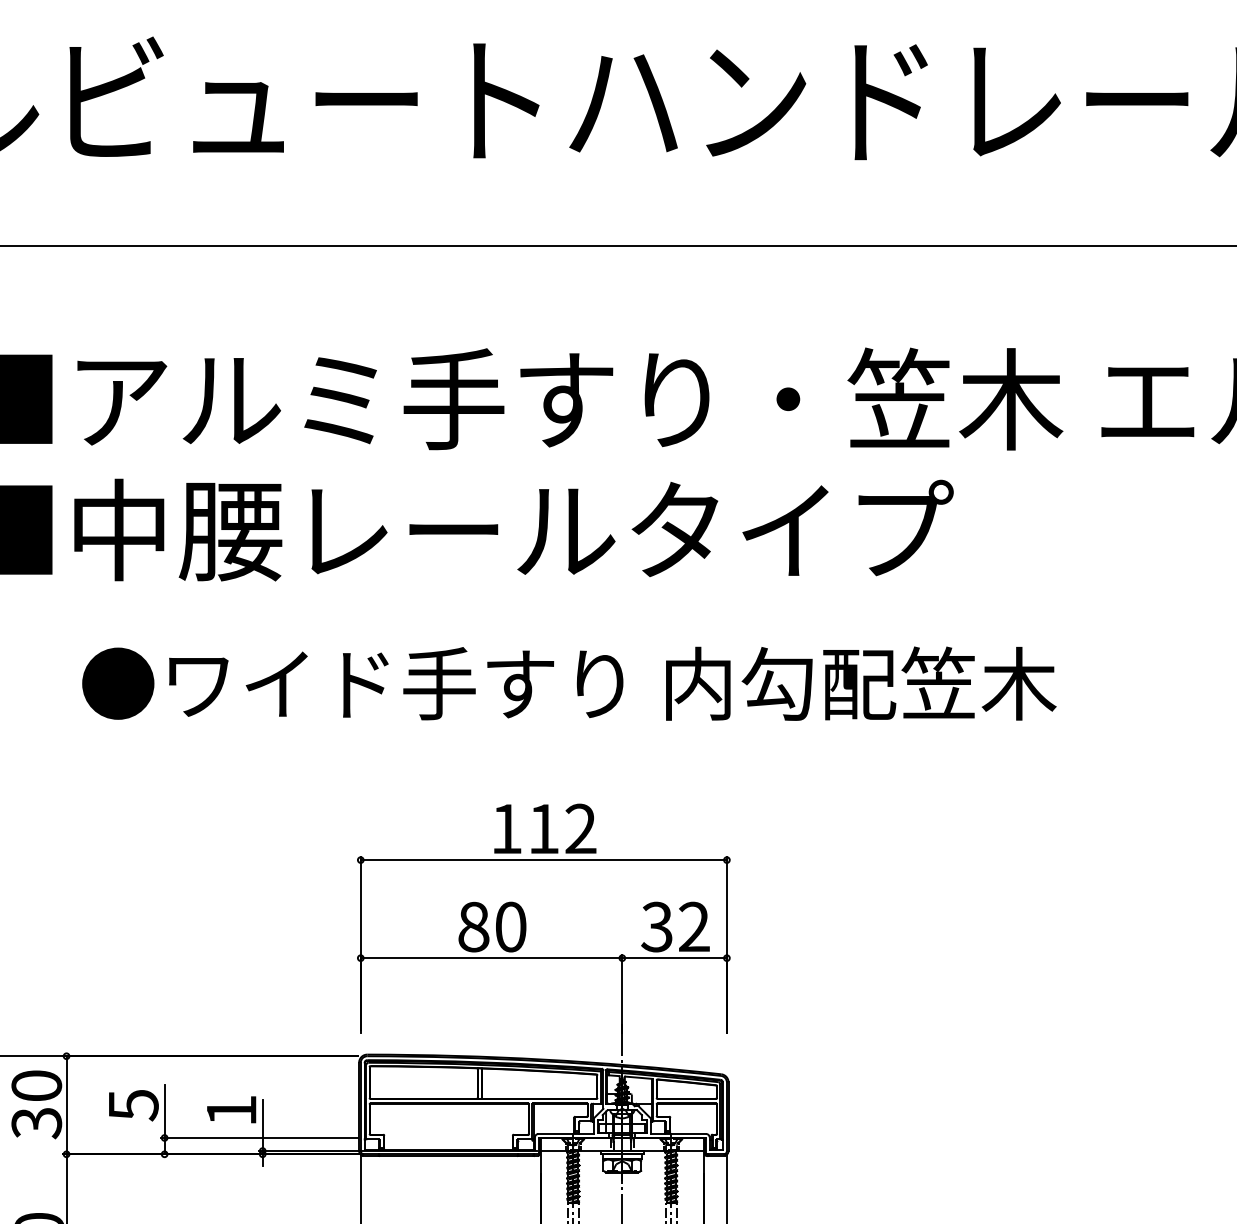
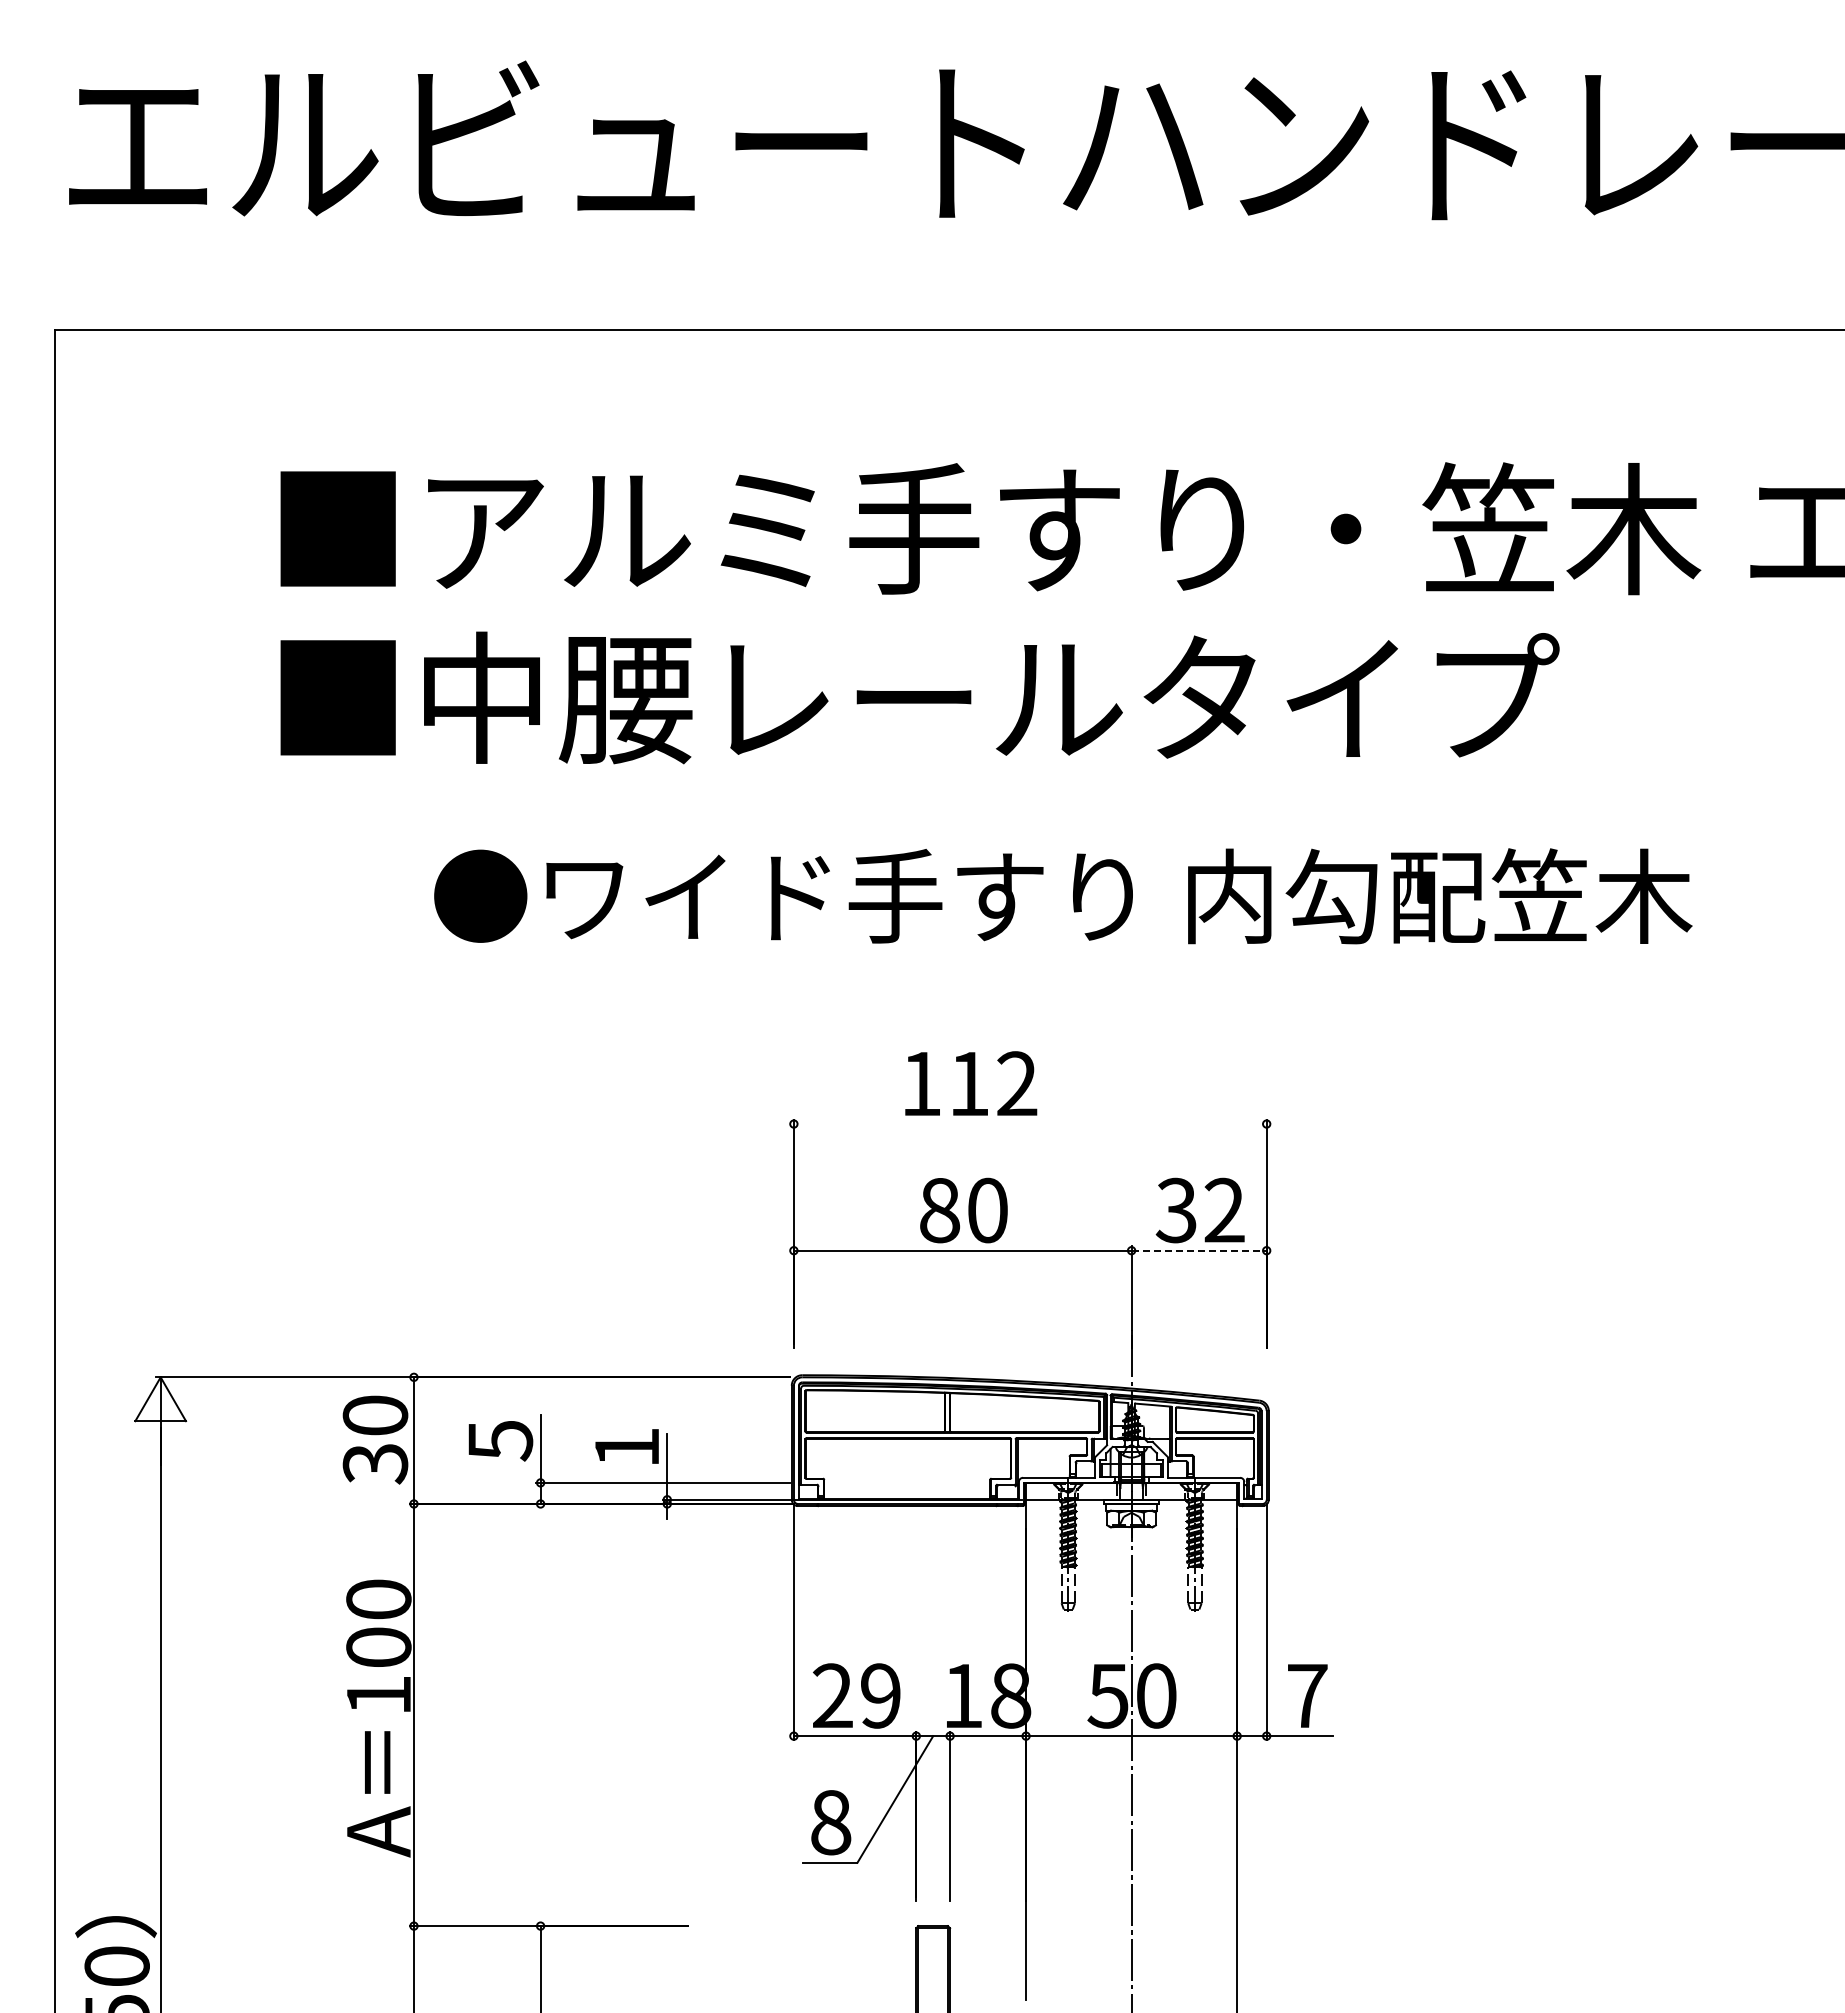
text: (545, 828) -> (971, 1083), moved
line: (543, 860) -> (1029, 1124), removed
line: (674, 958) -> (1199, 1250), solid -> dashed

